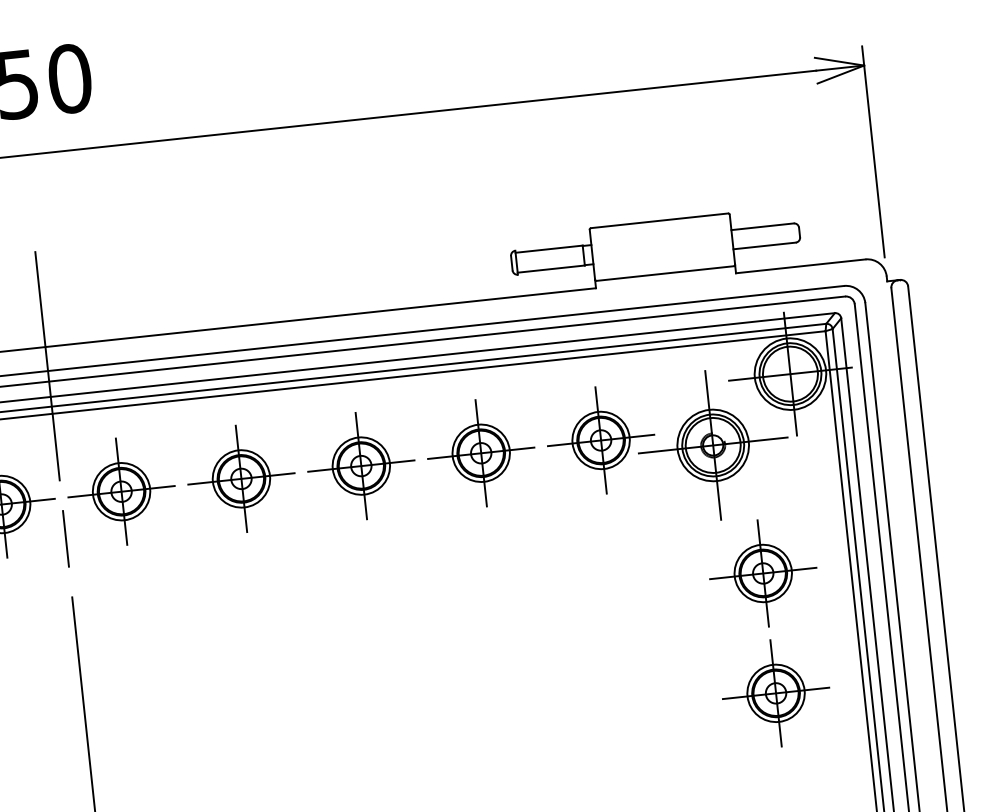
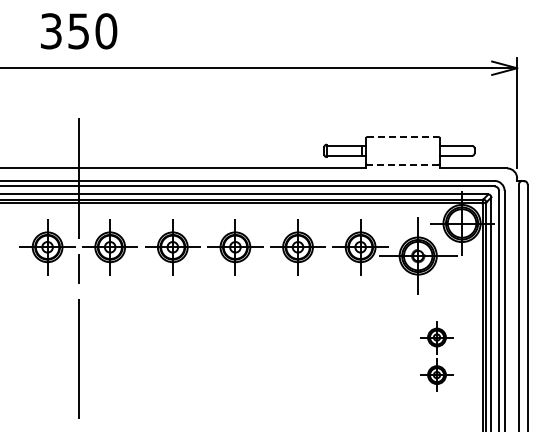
line: (658, 221) -> (402, 137), solid -> dashed
line: (664, 273) -> (402, 164), solid -> dashed
part: (768, 634) -> (436, 356), size x0.6

